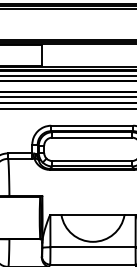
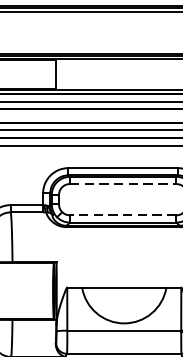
line: (92, 137) -> (123, 183), solid -> dashed
line: (92, 161) -> (123, 215), solid -> dashed

